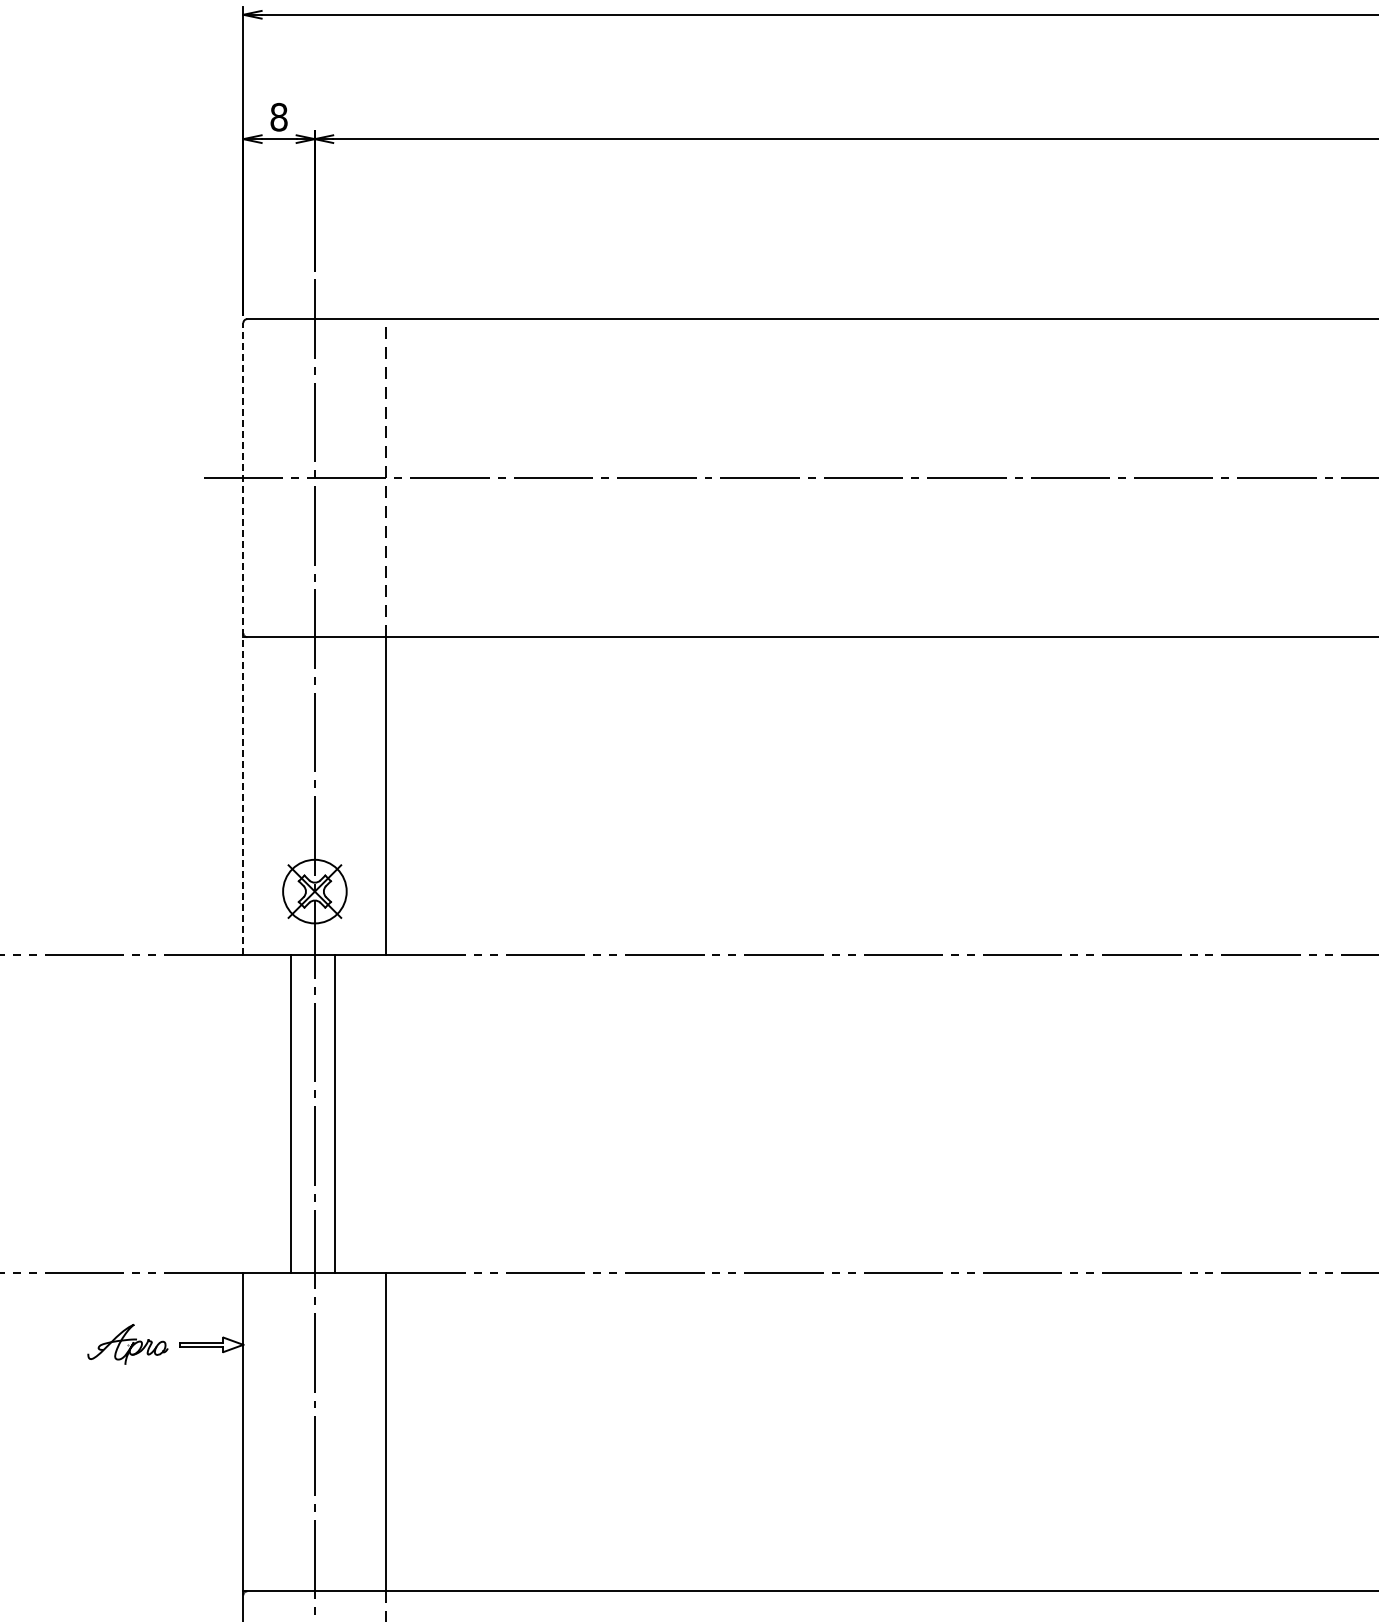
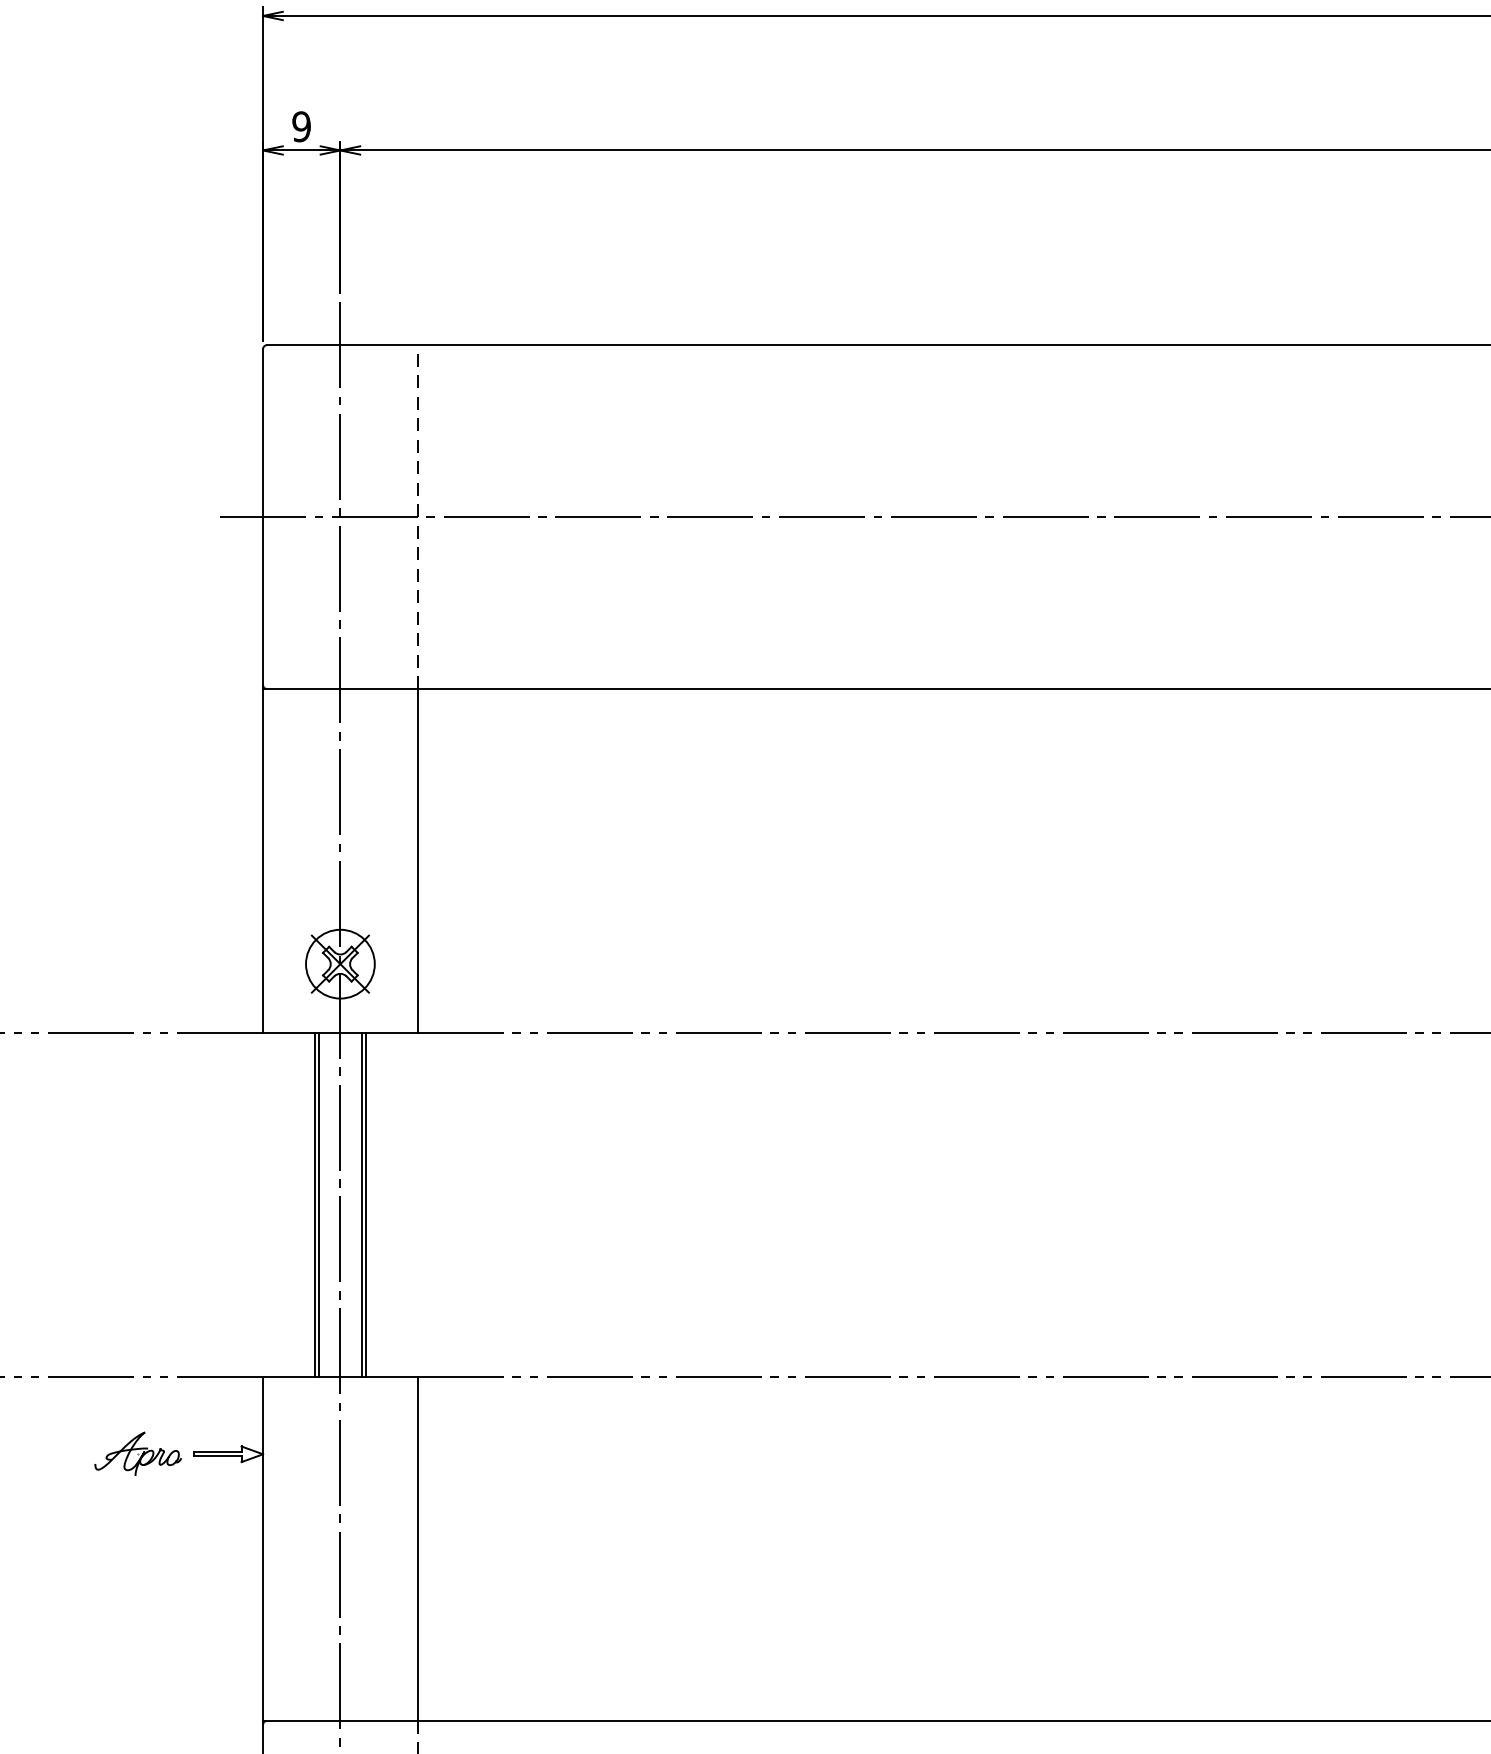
text: (278, 117) -> (301, 127), 8 -> 9
line: (243, 638) -> (263, 690), dashed -> solid
line: (295, 1114) -> (319, 1205), added
line: (338, 1114) -> (365, 1205), added

